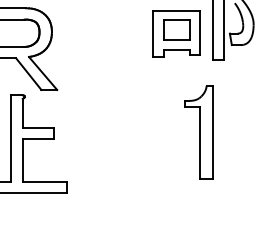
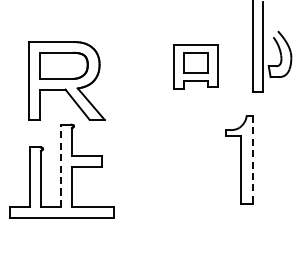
part: (175, 33) -> (195, 66), moved
line: (212, 132) -> (252, 160), solid -> dashed
line: (11, 138) -> (61, 165), solid -> dashed

